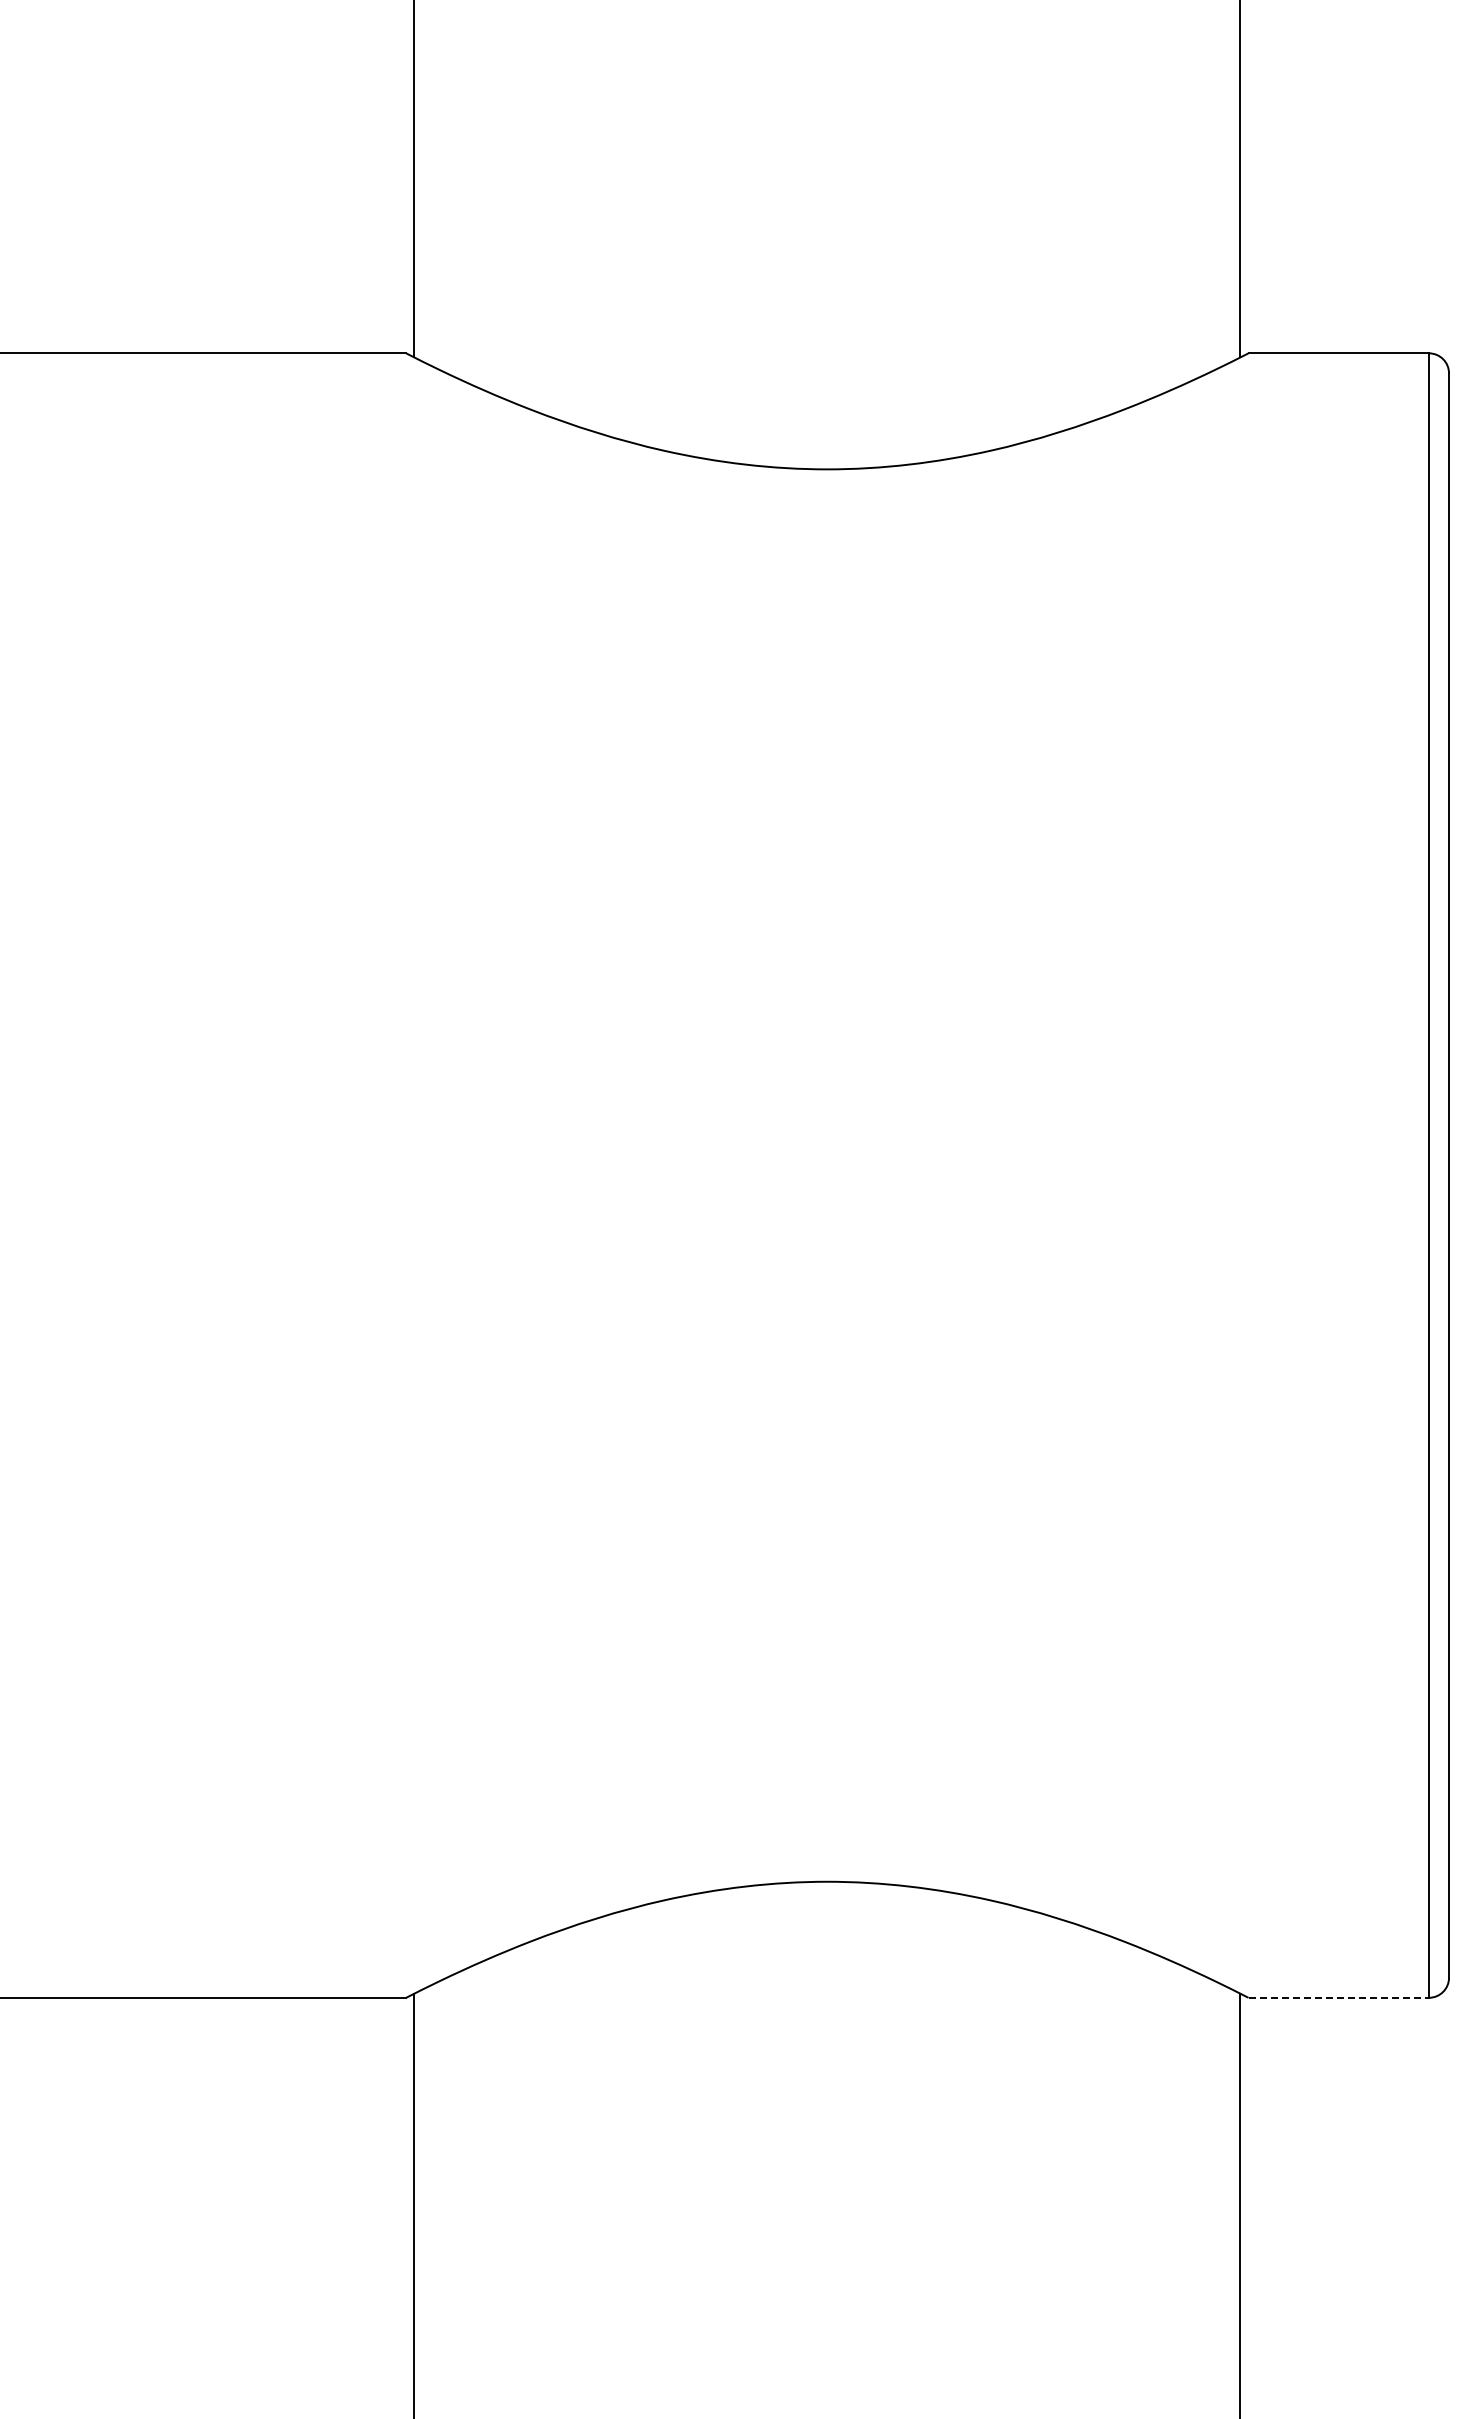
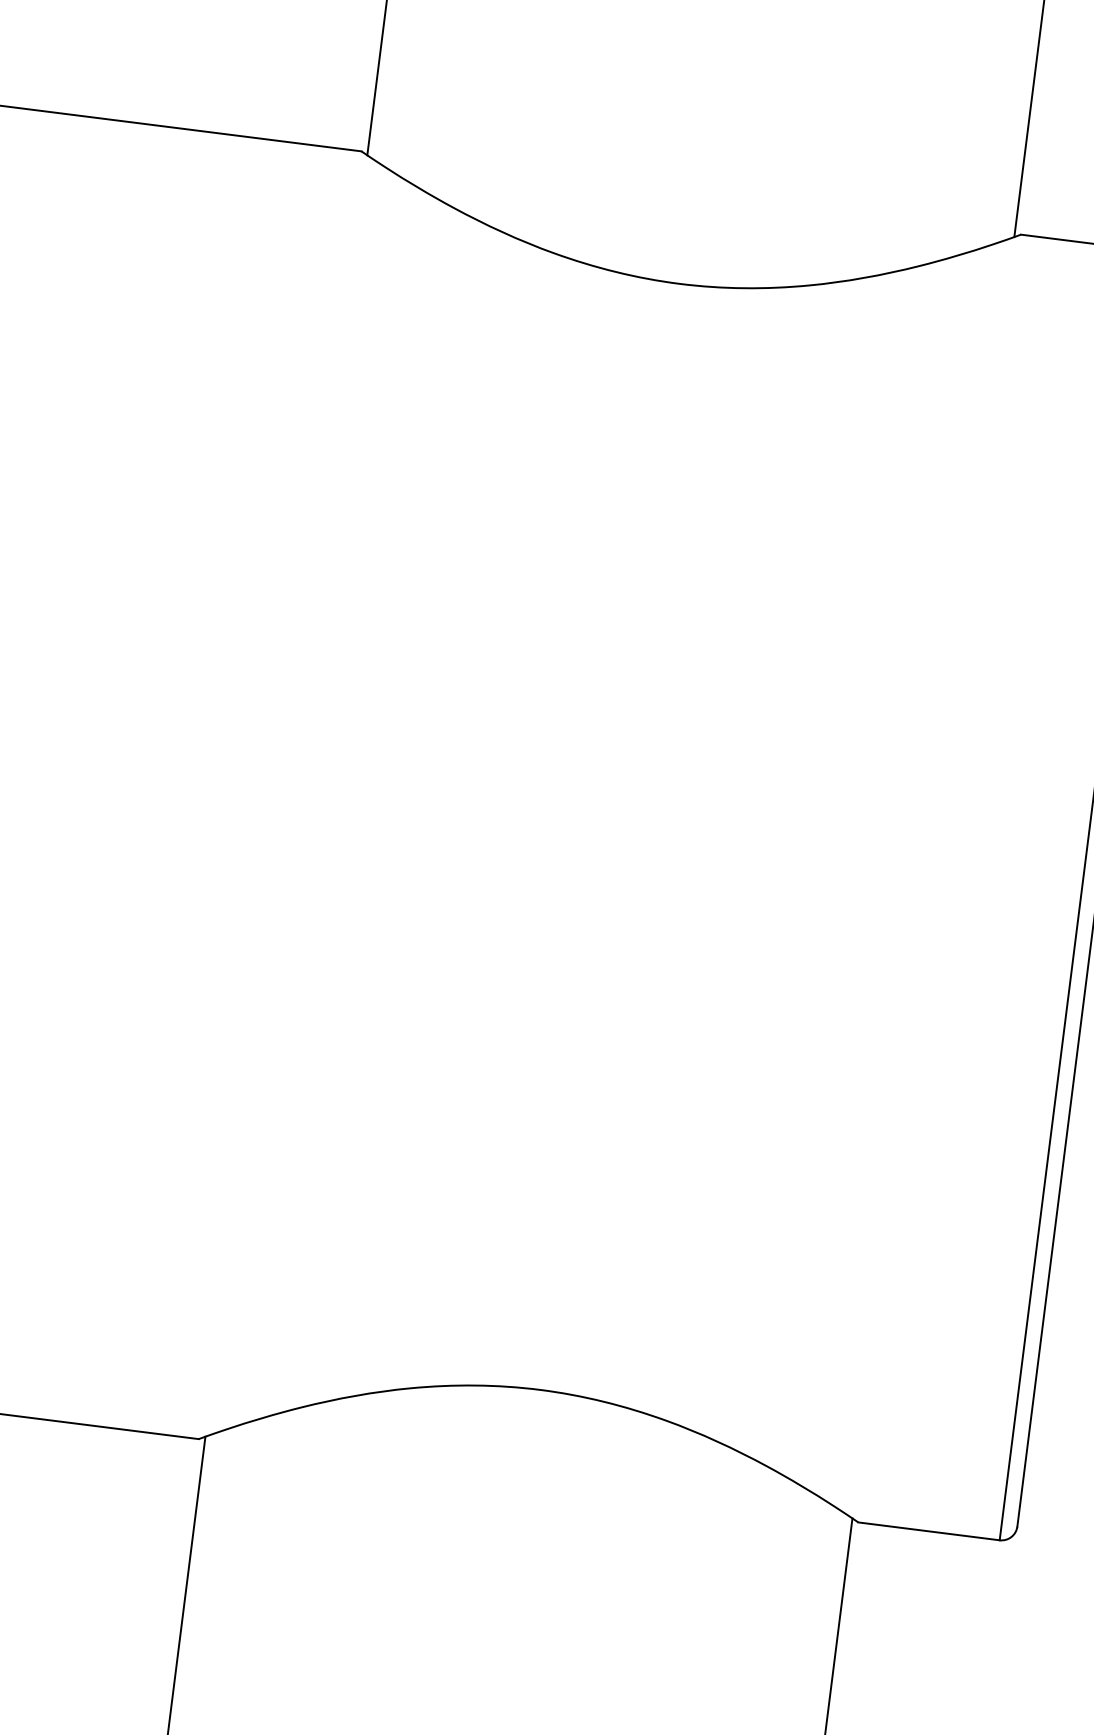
line: (1339, 1997) -> (929, 1531), dashed -> solid

